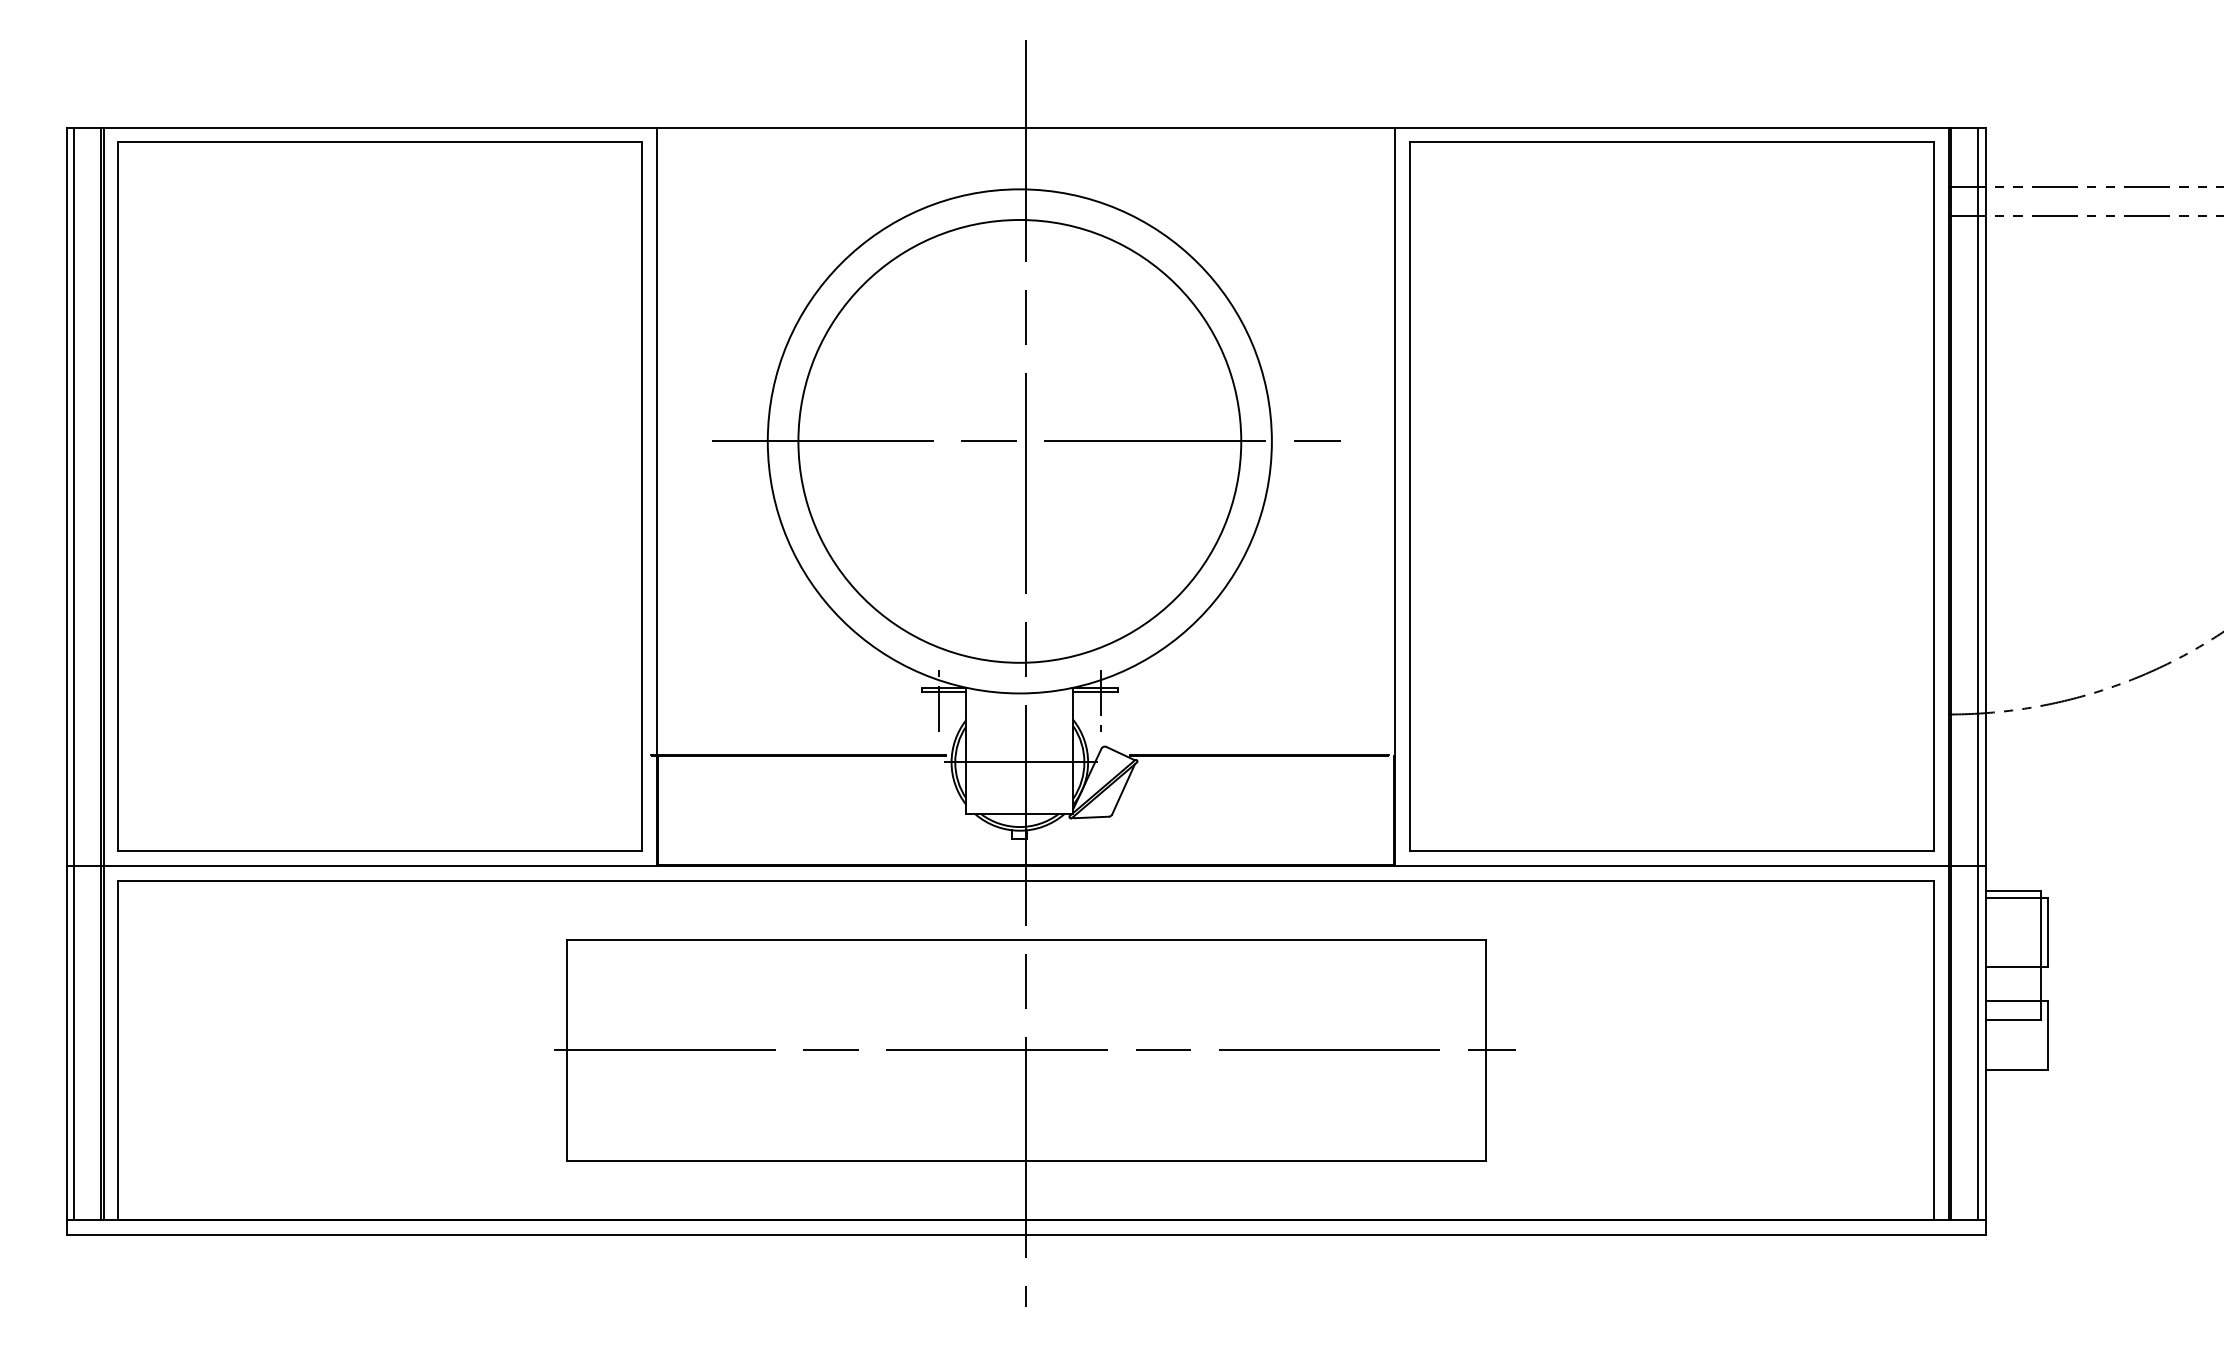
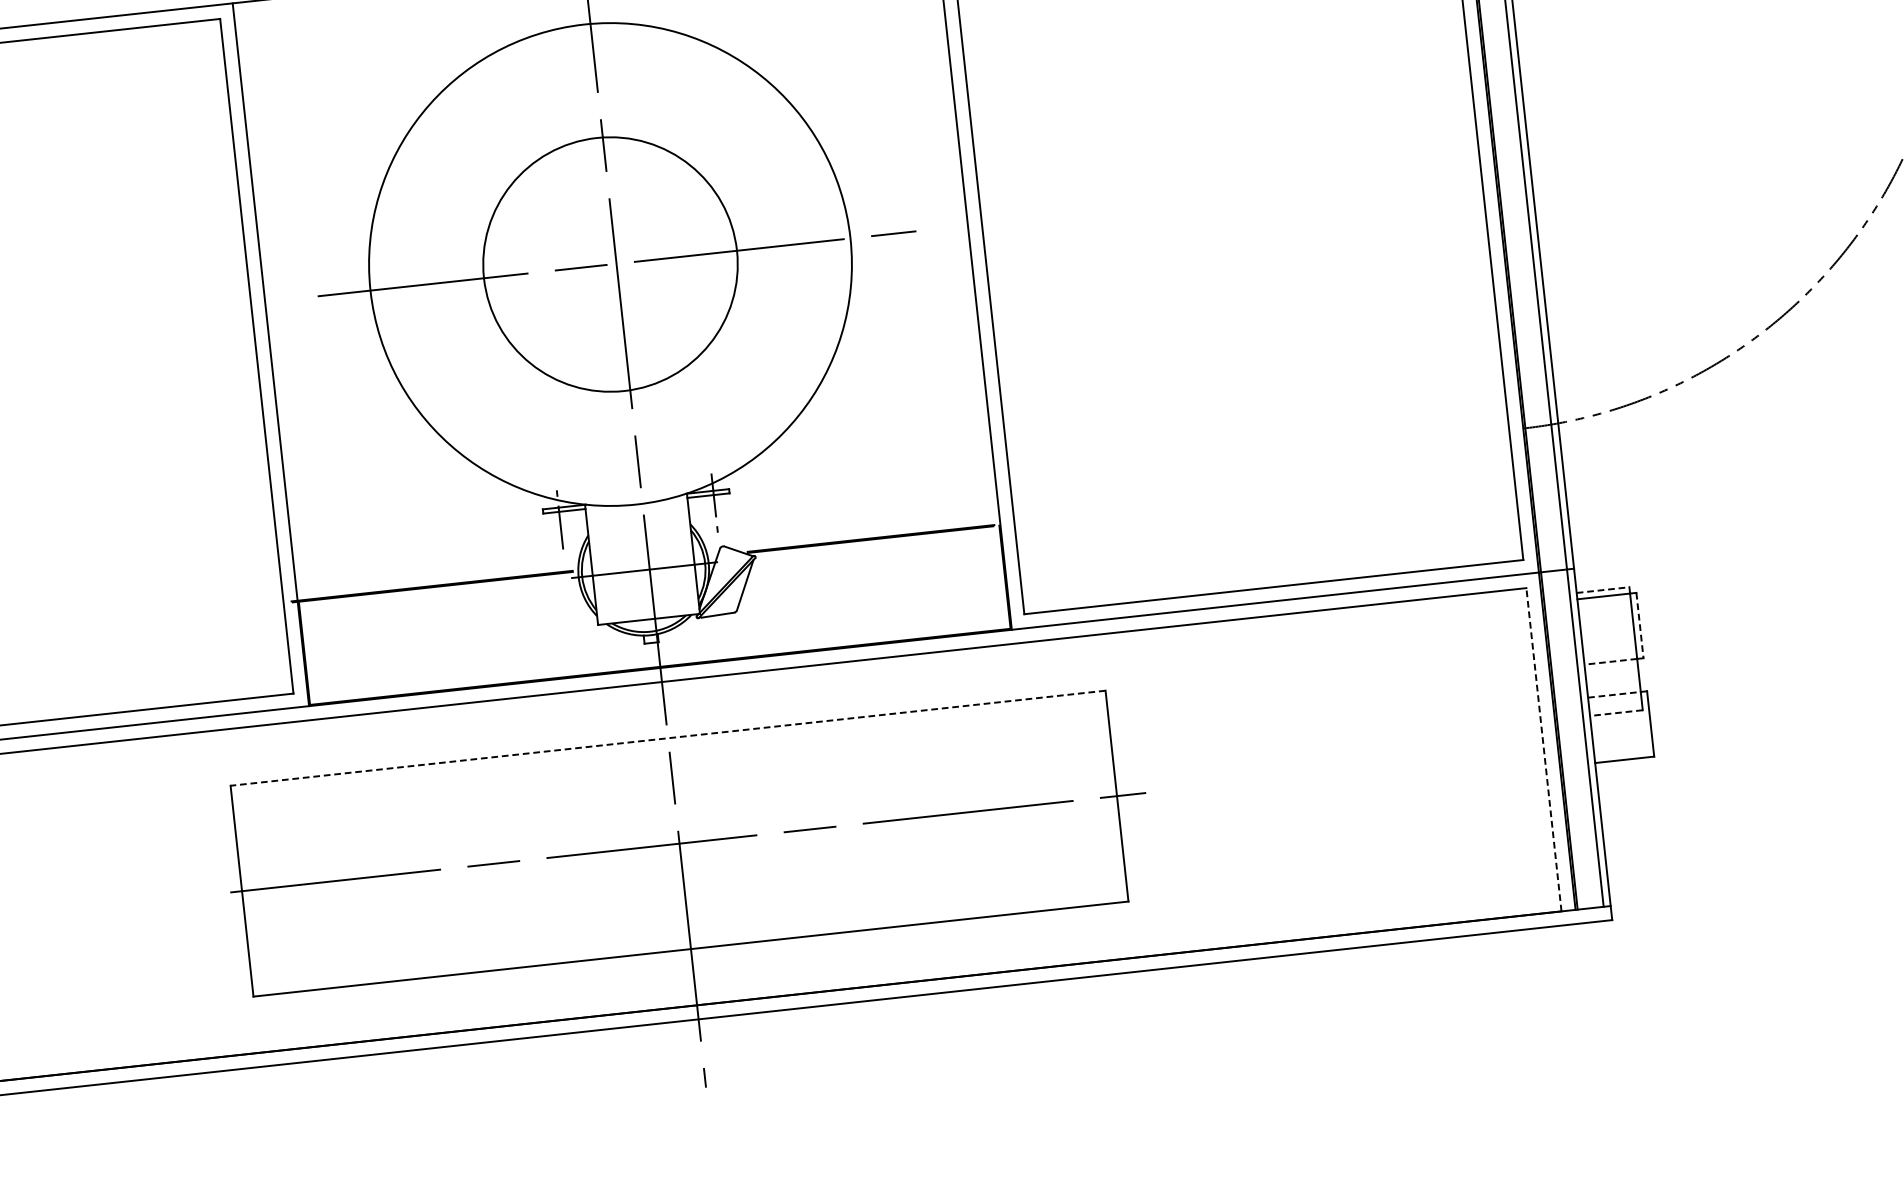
circle: (1019, 440) -> (610, 263), size x0.6
line: (2013, 891) -> (1603, 590), solid -> dashed
line: (2047, 932) -> (1639, 625), solid -> dashed
line: (1025, 939) -> (667, 738), solid -> dashed
line: (2013, 966) -> (1610, 661), solid -> dashed
line: (2013, 1001) -> (1614, 695), solid -> dashed
line: (2013, 1020) -> (1616, 713), solid -> dashed
line: (1934, 1050) -> (1544, 749), solid -> dashed

